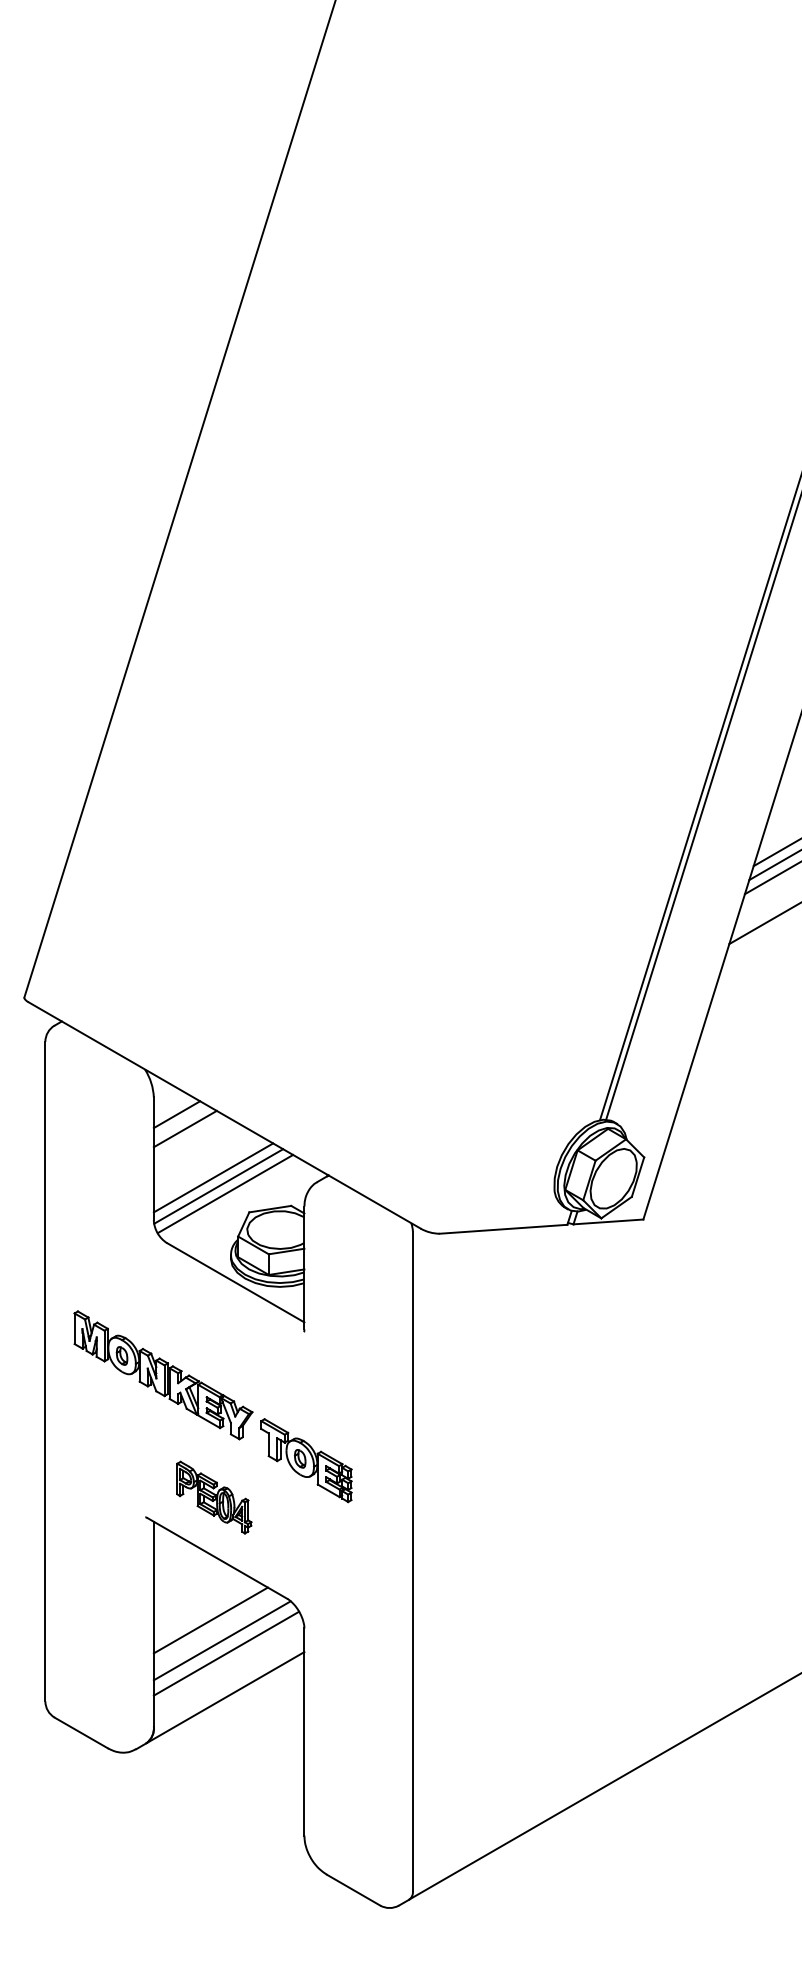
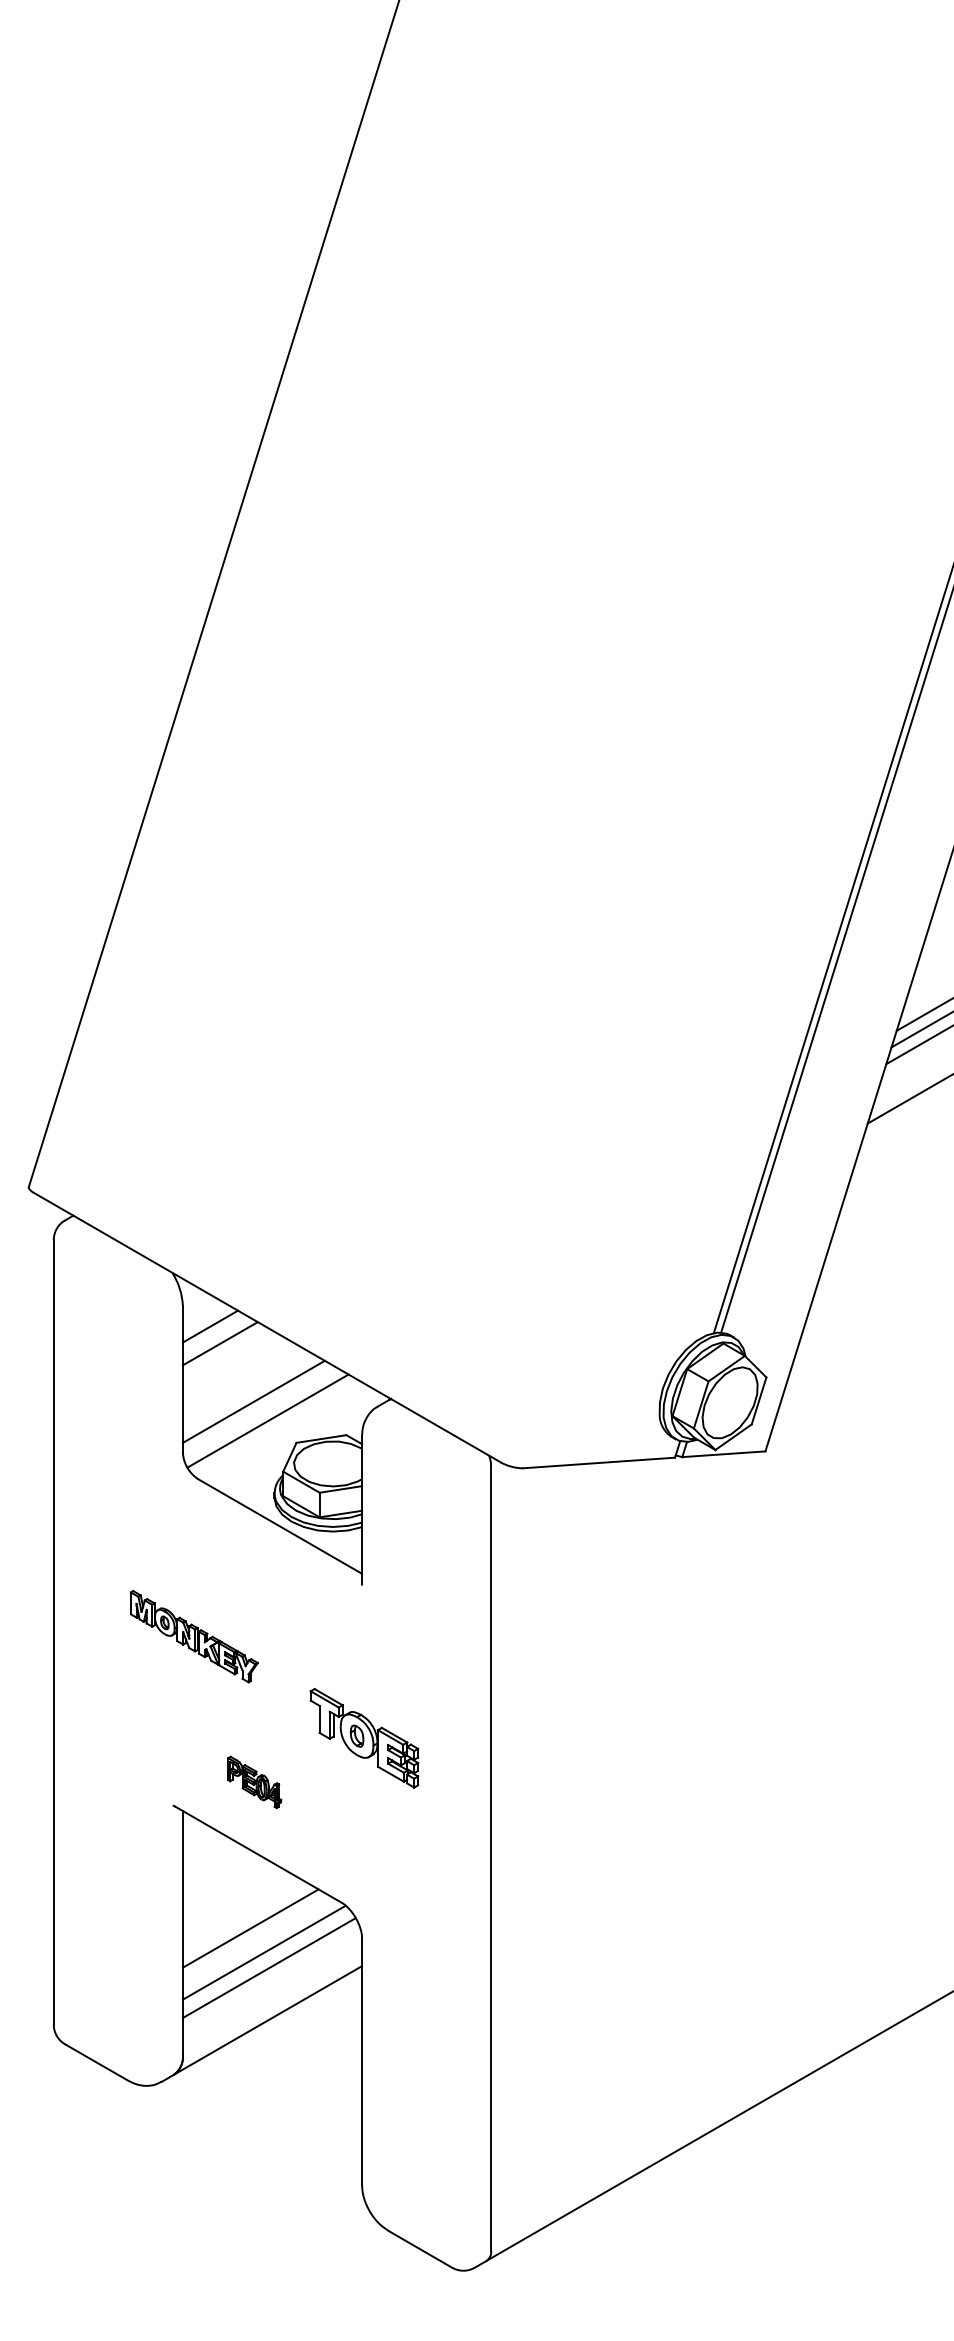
line: (218, 1186) -> (259, 1411), removed
part: (163, 1375) -> (194, 1636), size x0.6
part: (214, 1497) -> (254, 1782), size x0.6

